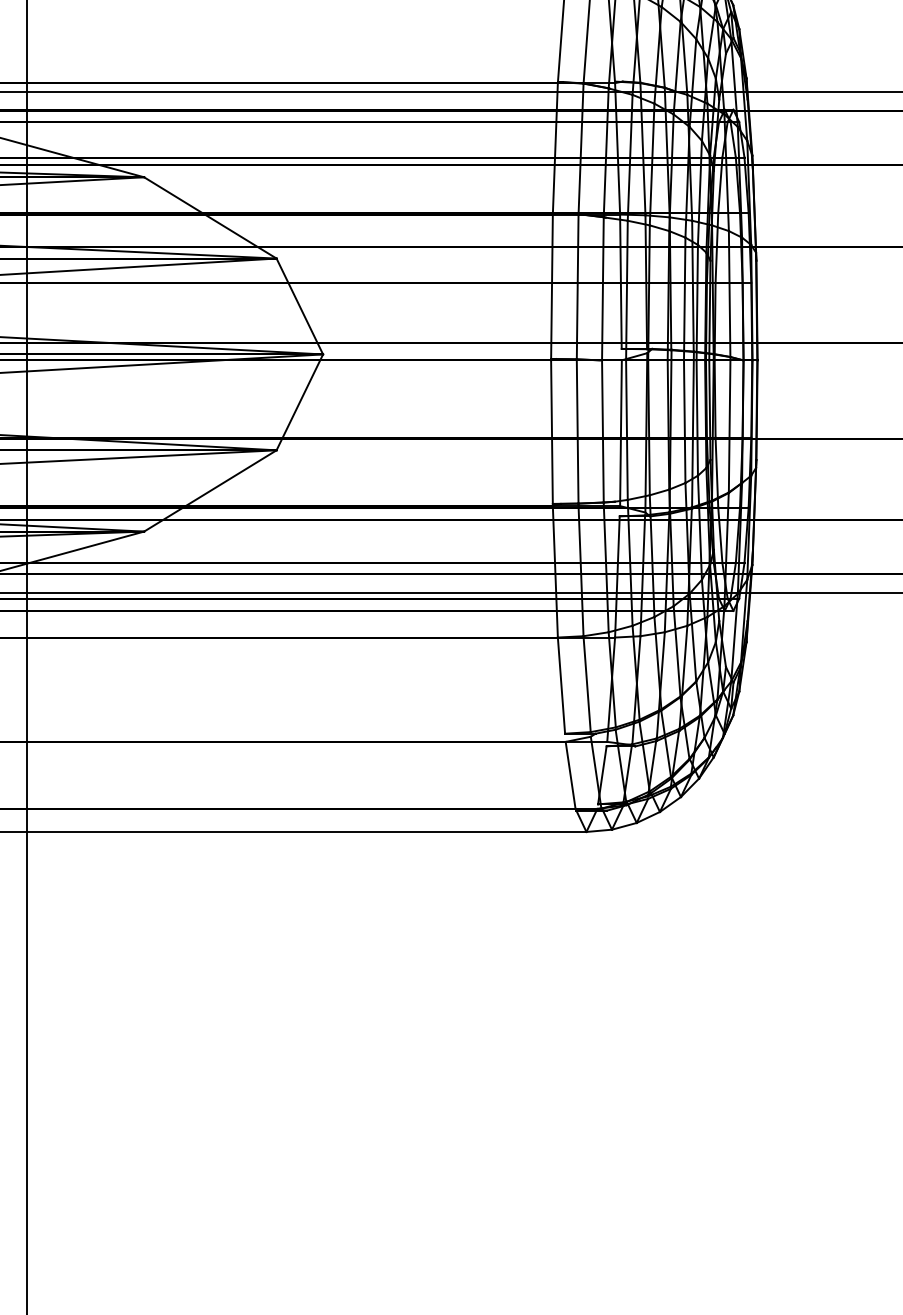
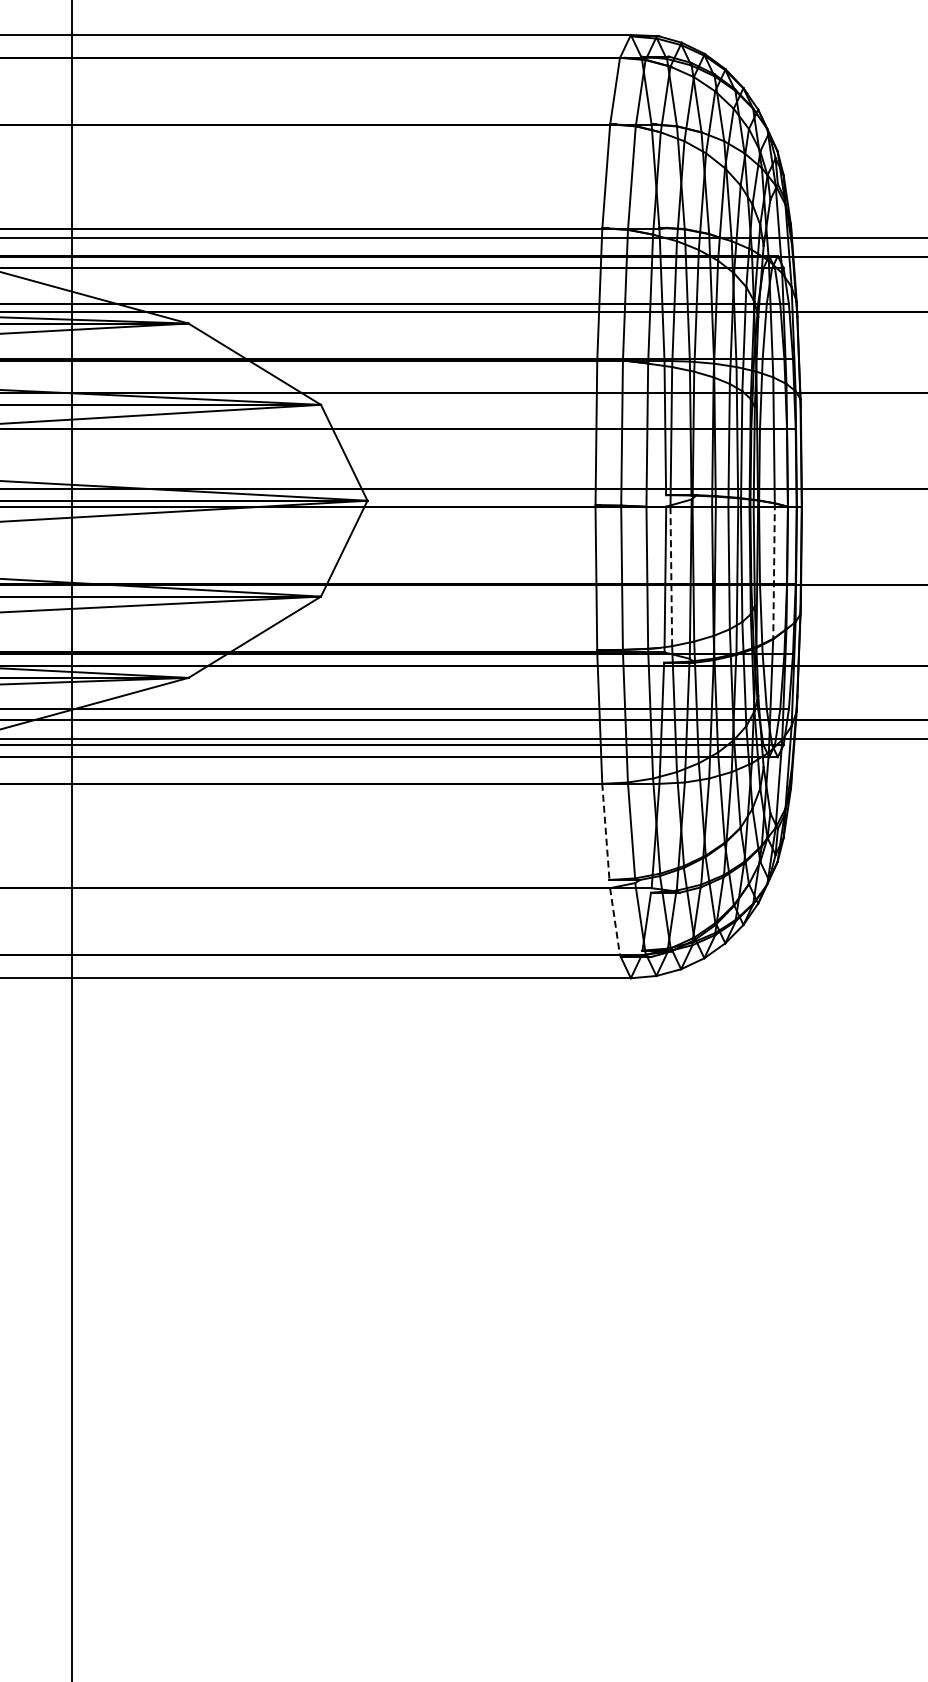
line: (730, 425) -> (774, 571), solid -> dashed
line: (627, 430) -> (671, 576), solid -> dashed
line: (561, 686) -> (605, 832), solid -> dashed
line: (571, 775) -> (615, 921), solid -> dashed

